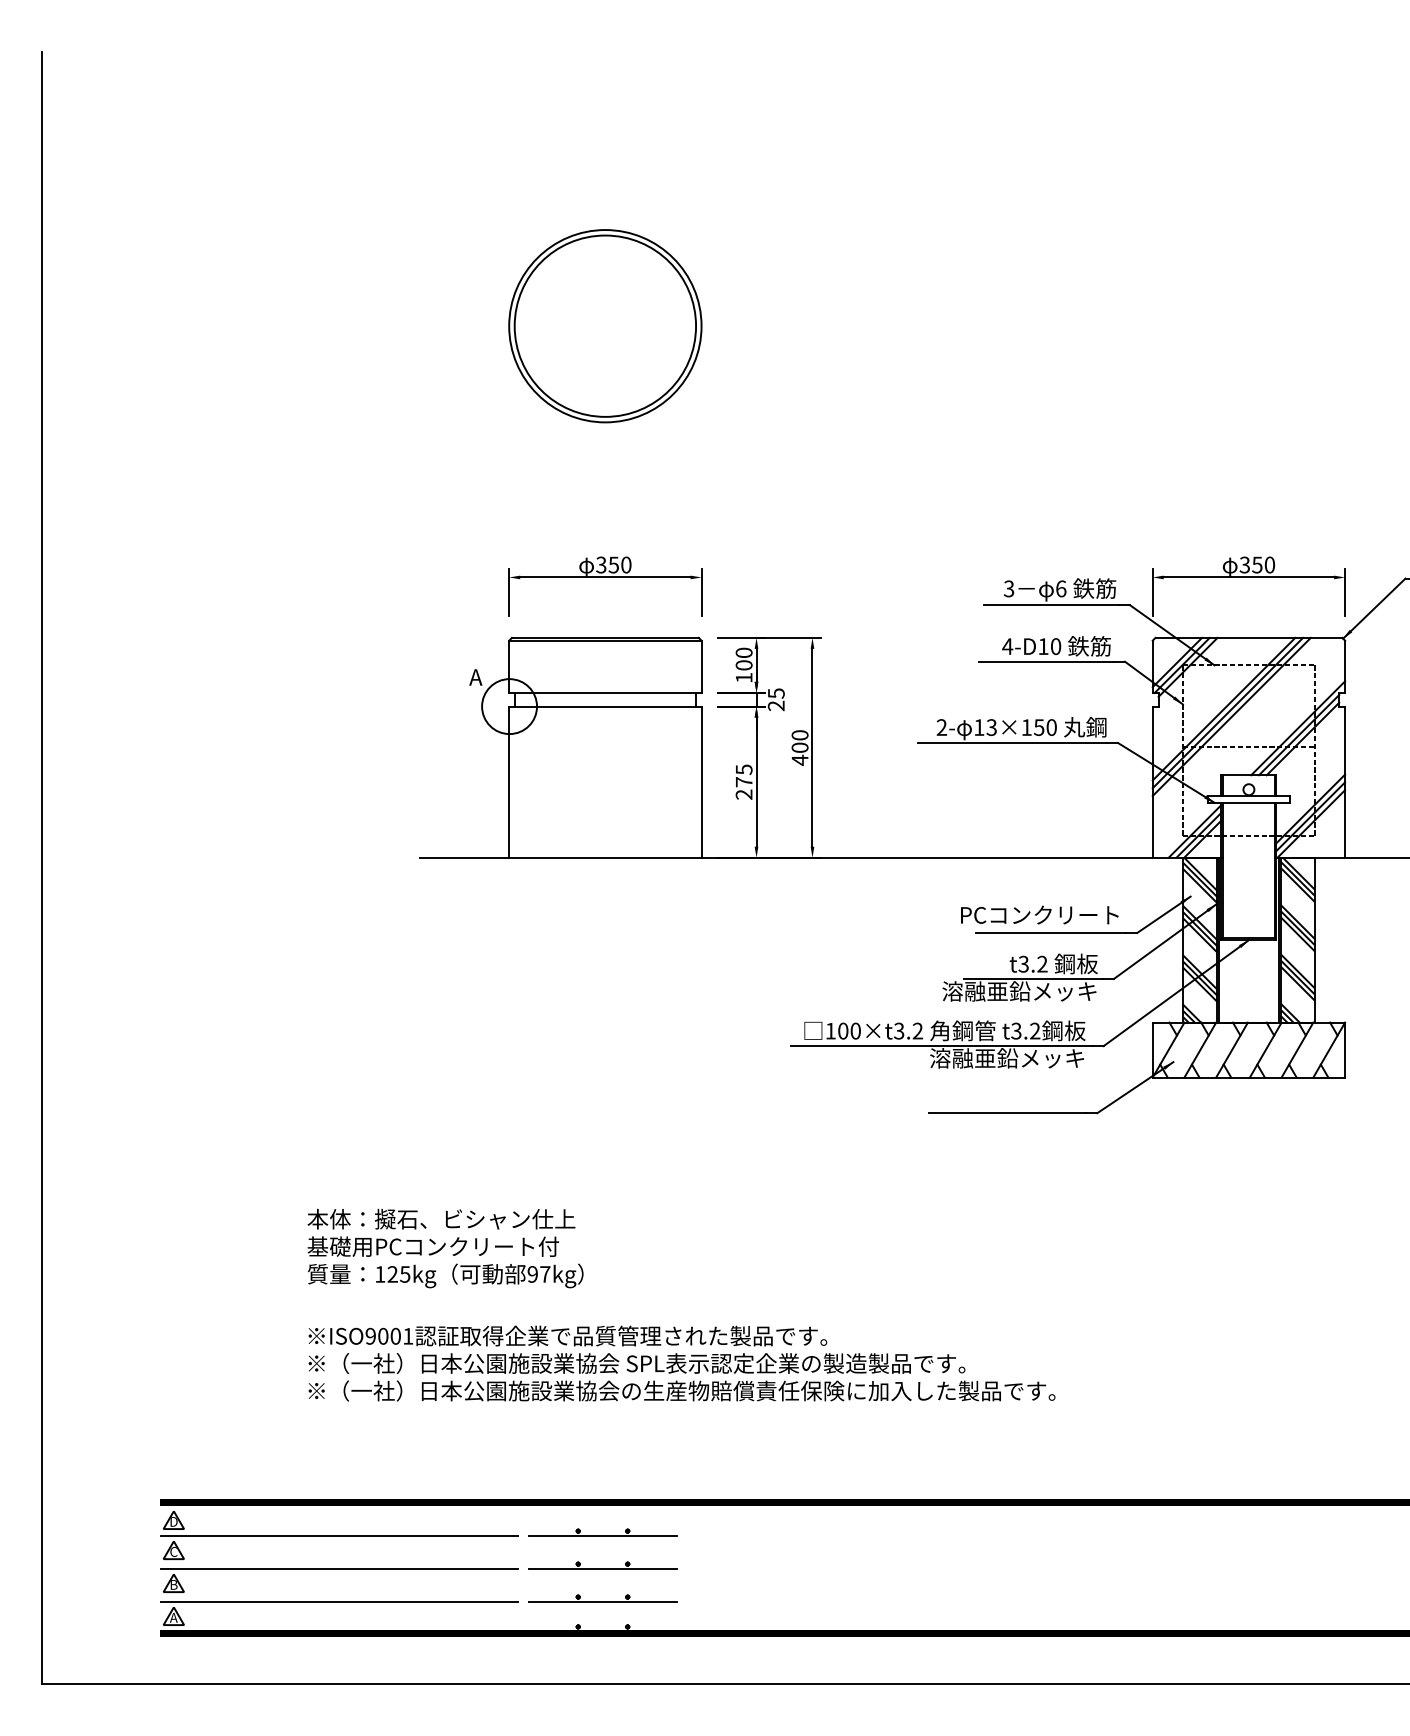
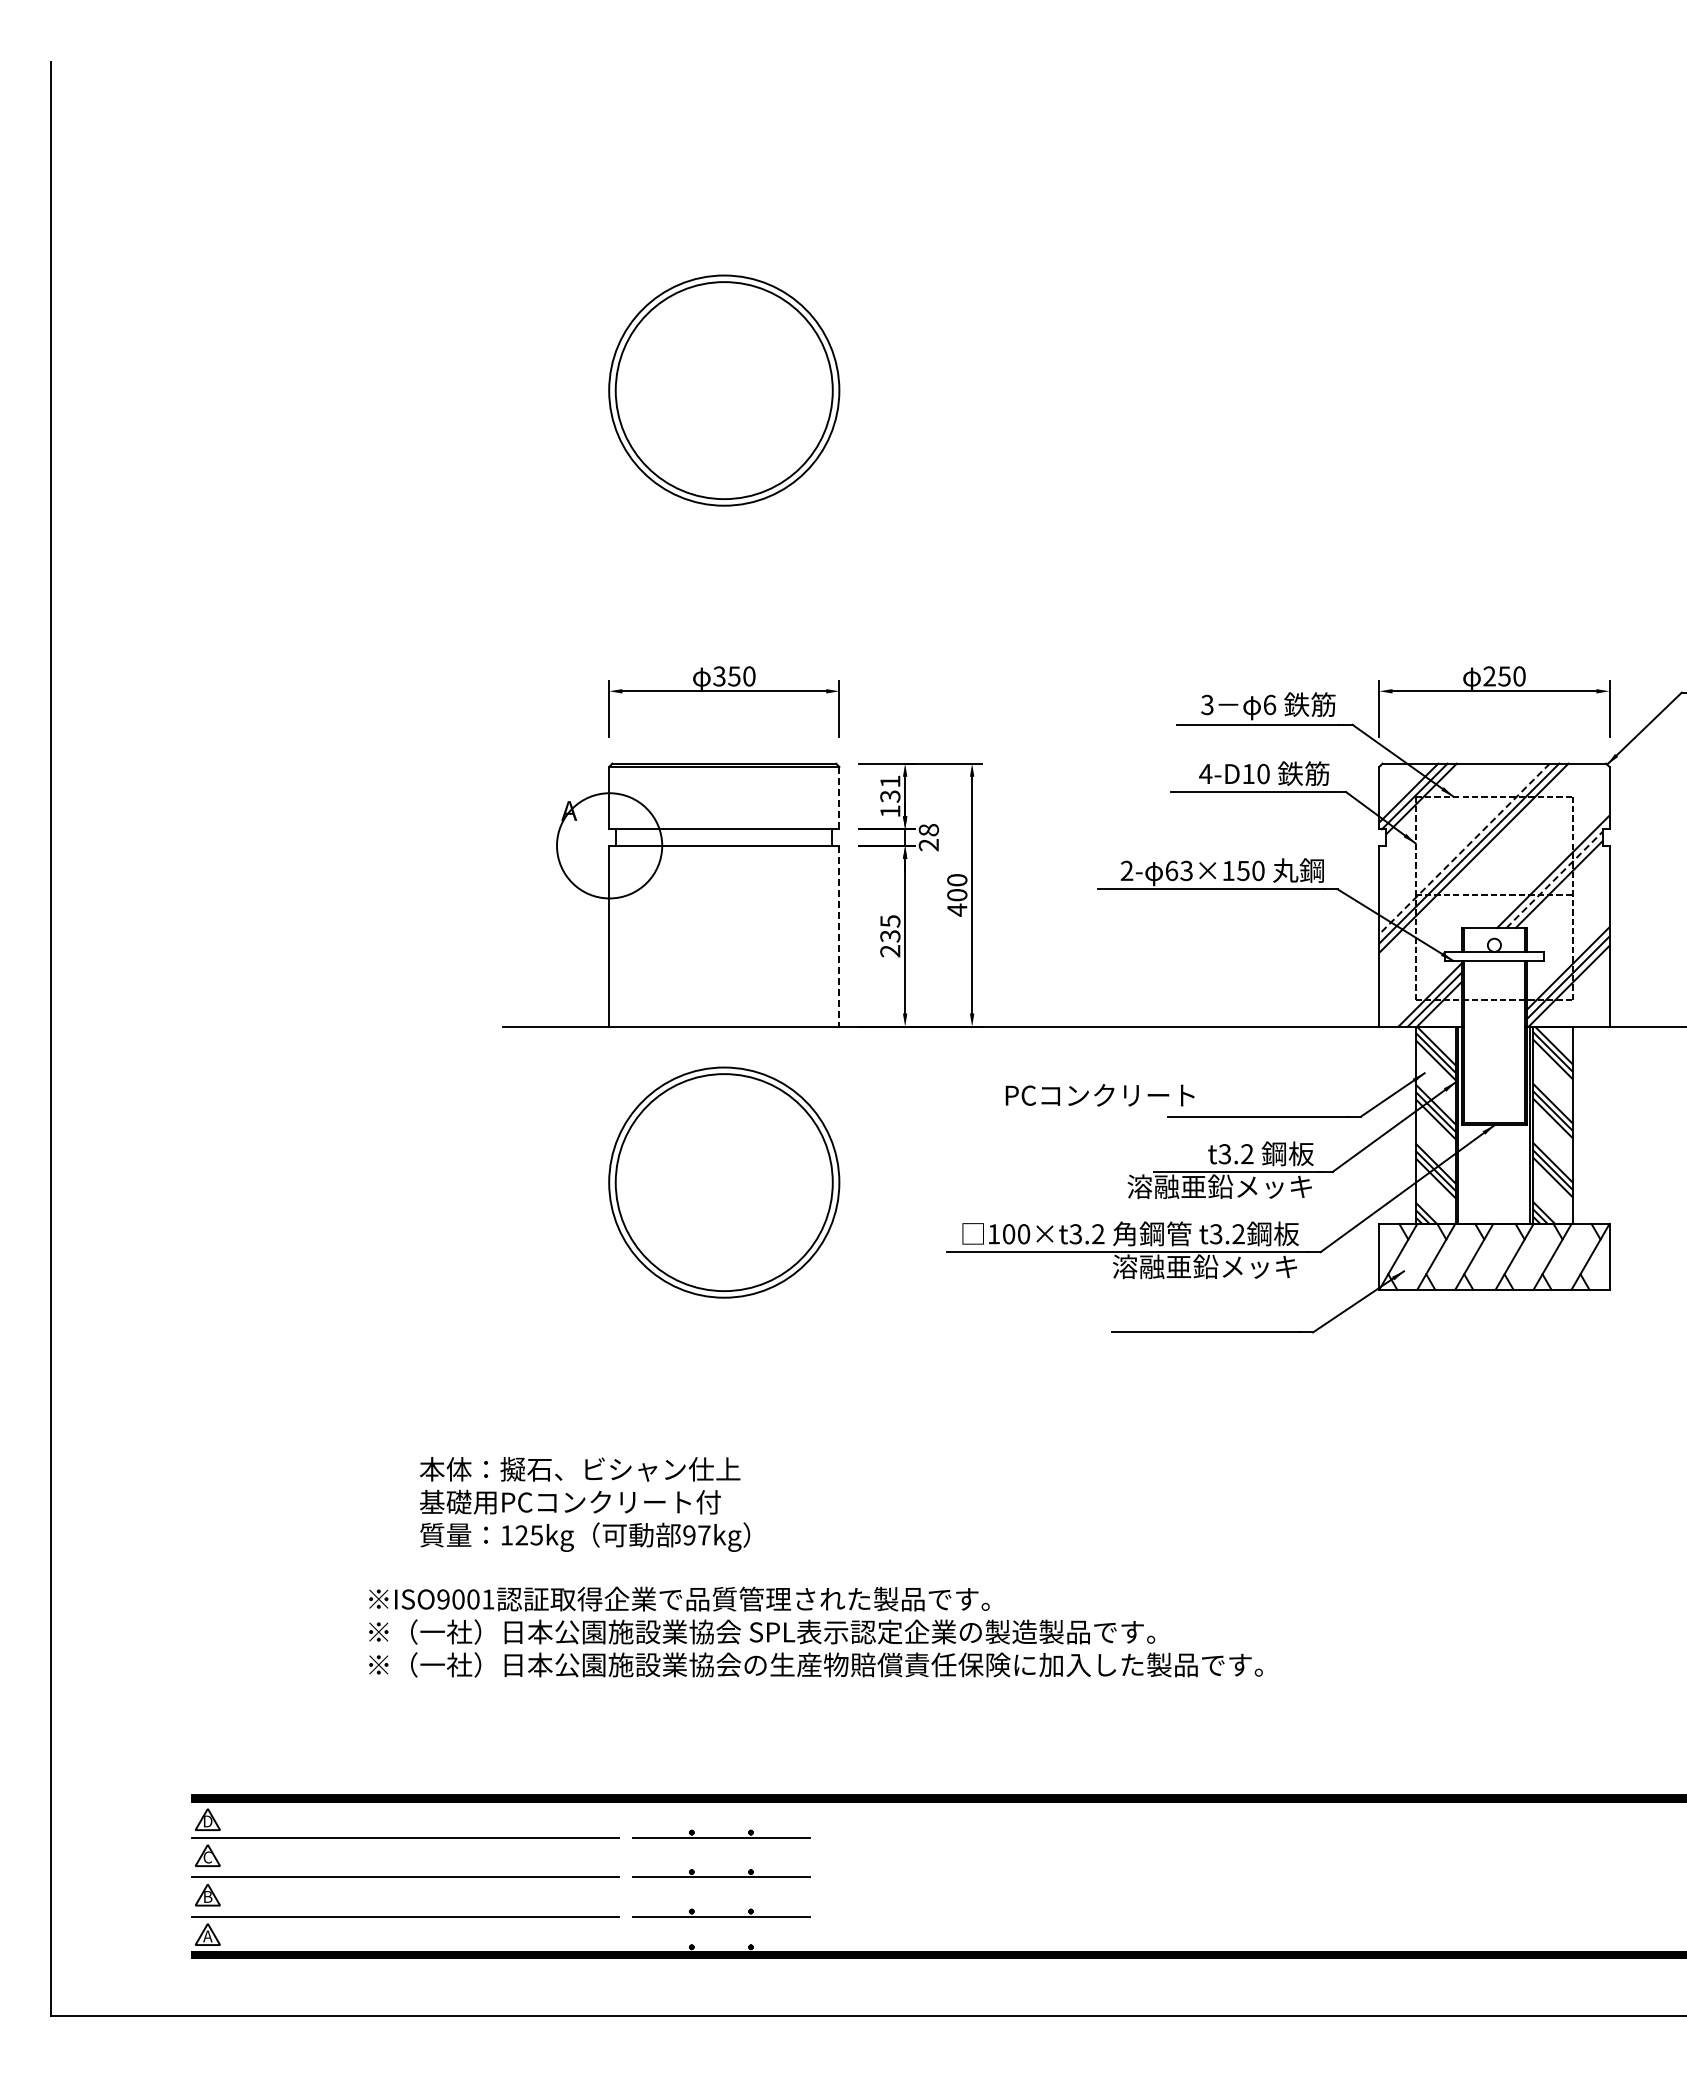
text: (1244, 565) -> (1489, 676), 350 -> 250
text: (744, 658) -> (890, 788), 100 -> 131
line: (701, 666) -> (839, 797), solid -> dashed
text: (776, 693) -> (928, 830), 25 -> 28
circle: (509, 706) -> (609, 845), size x1.6
line: (1223, 708) -> (1464, 848), solid -> dashed
text: (979, 727) -> (1172, 870), 13×150 -> 63×150
line: (1299, 735) -> (1554, 880), solid -> dashed
line: (701, 782) -> (839, 936), solid -> dashed
text: (744, 782) -> (890, 936), 275 -> 235
text: (1039, 915) -> (1099, 1095), moved
part: (605, 987) -> (724, 1182), added
text: (445, 1248) -> (585, 1504), moved

